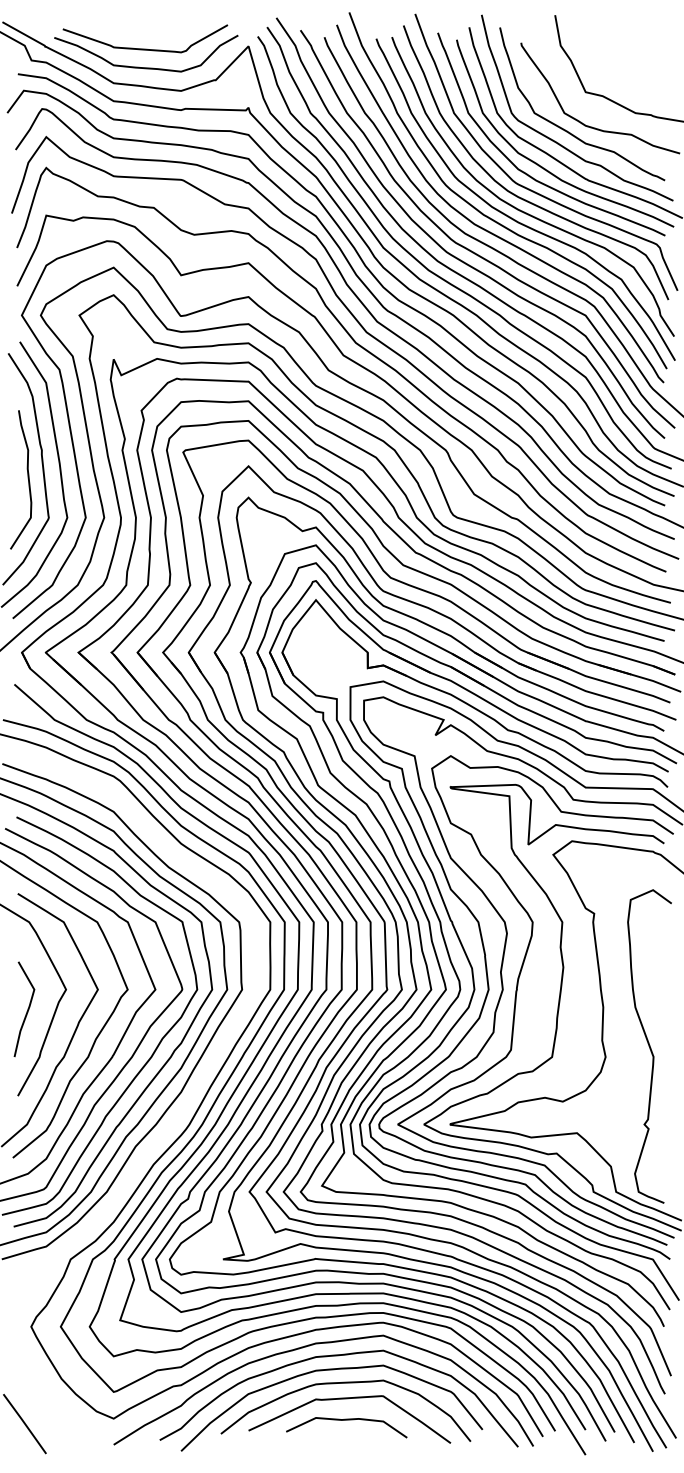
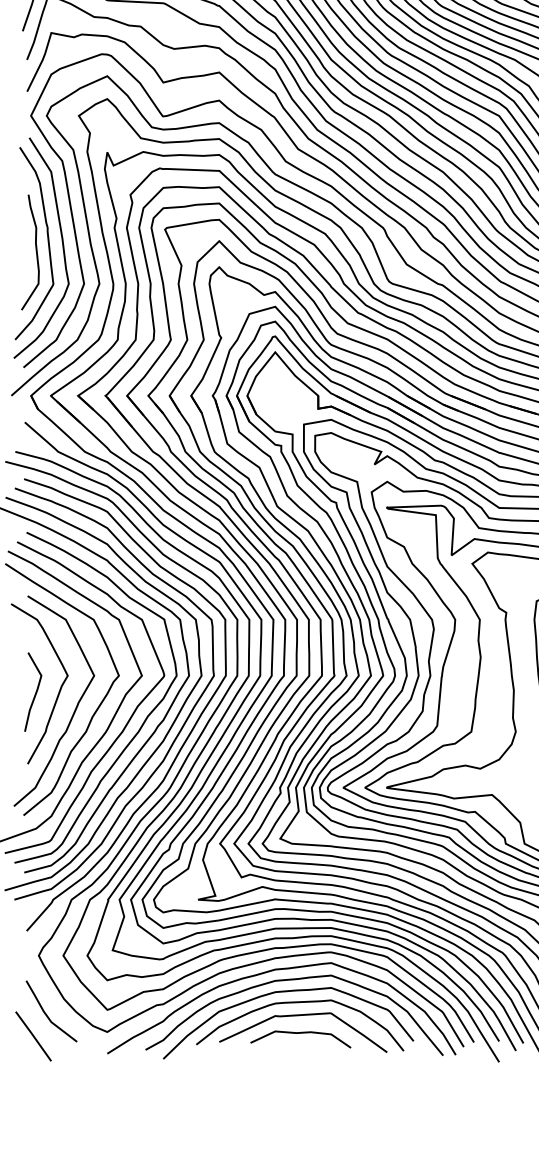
curve: (206, 1068) -> (184, 741), added
curve: (40, 1396) -> (46, 1013), added

